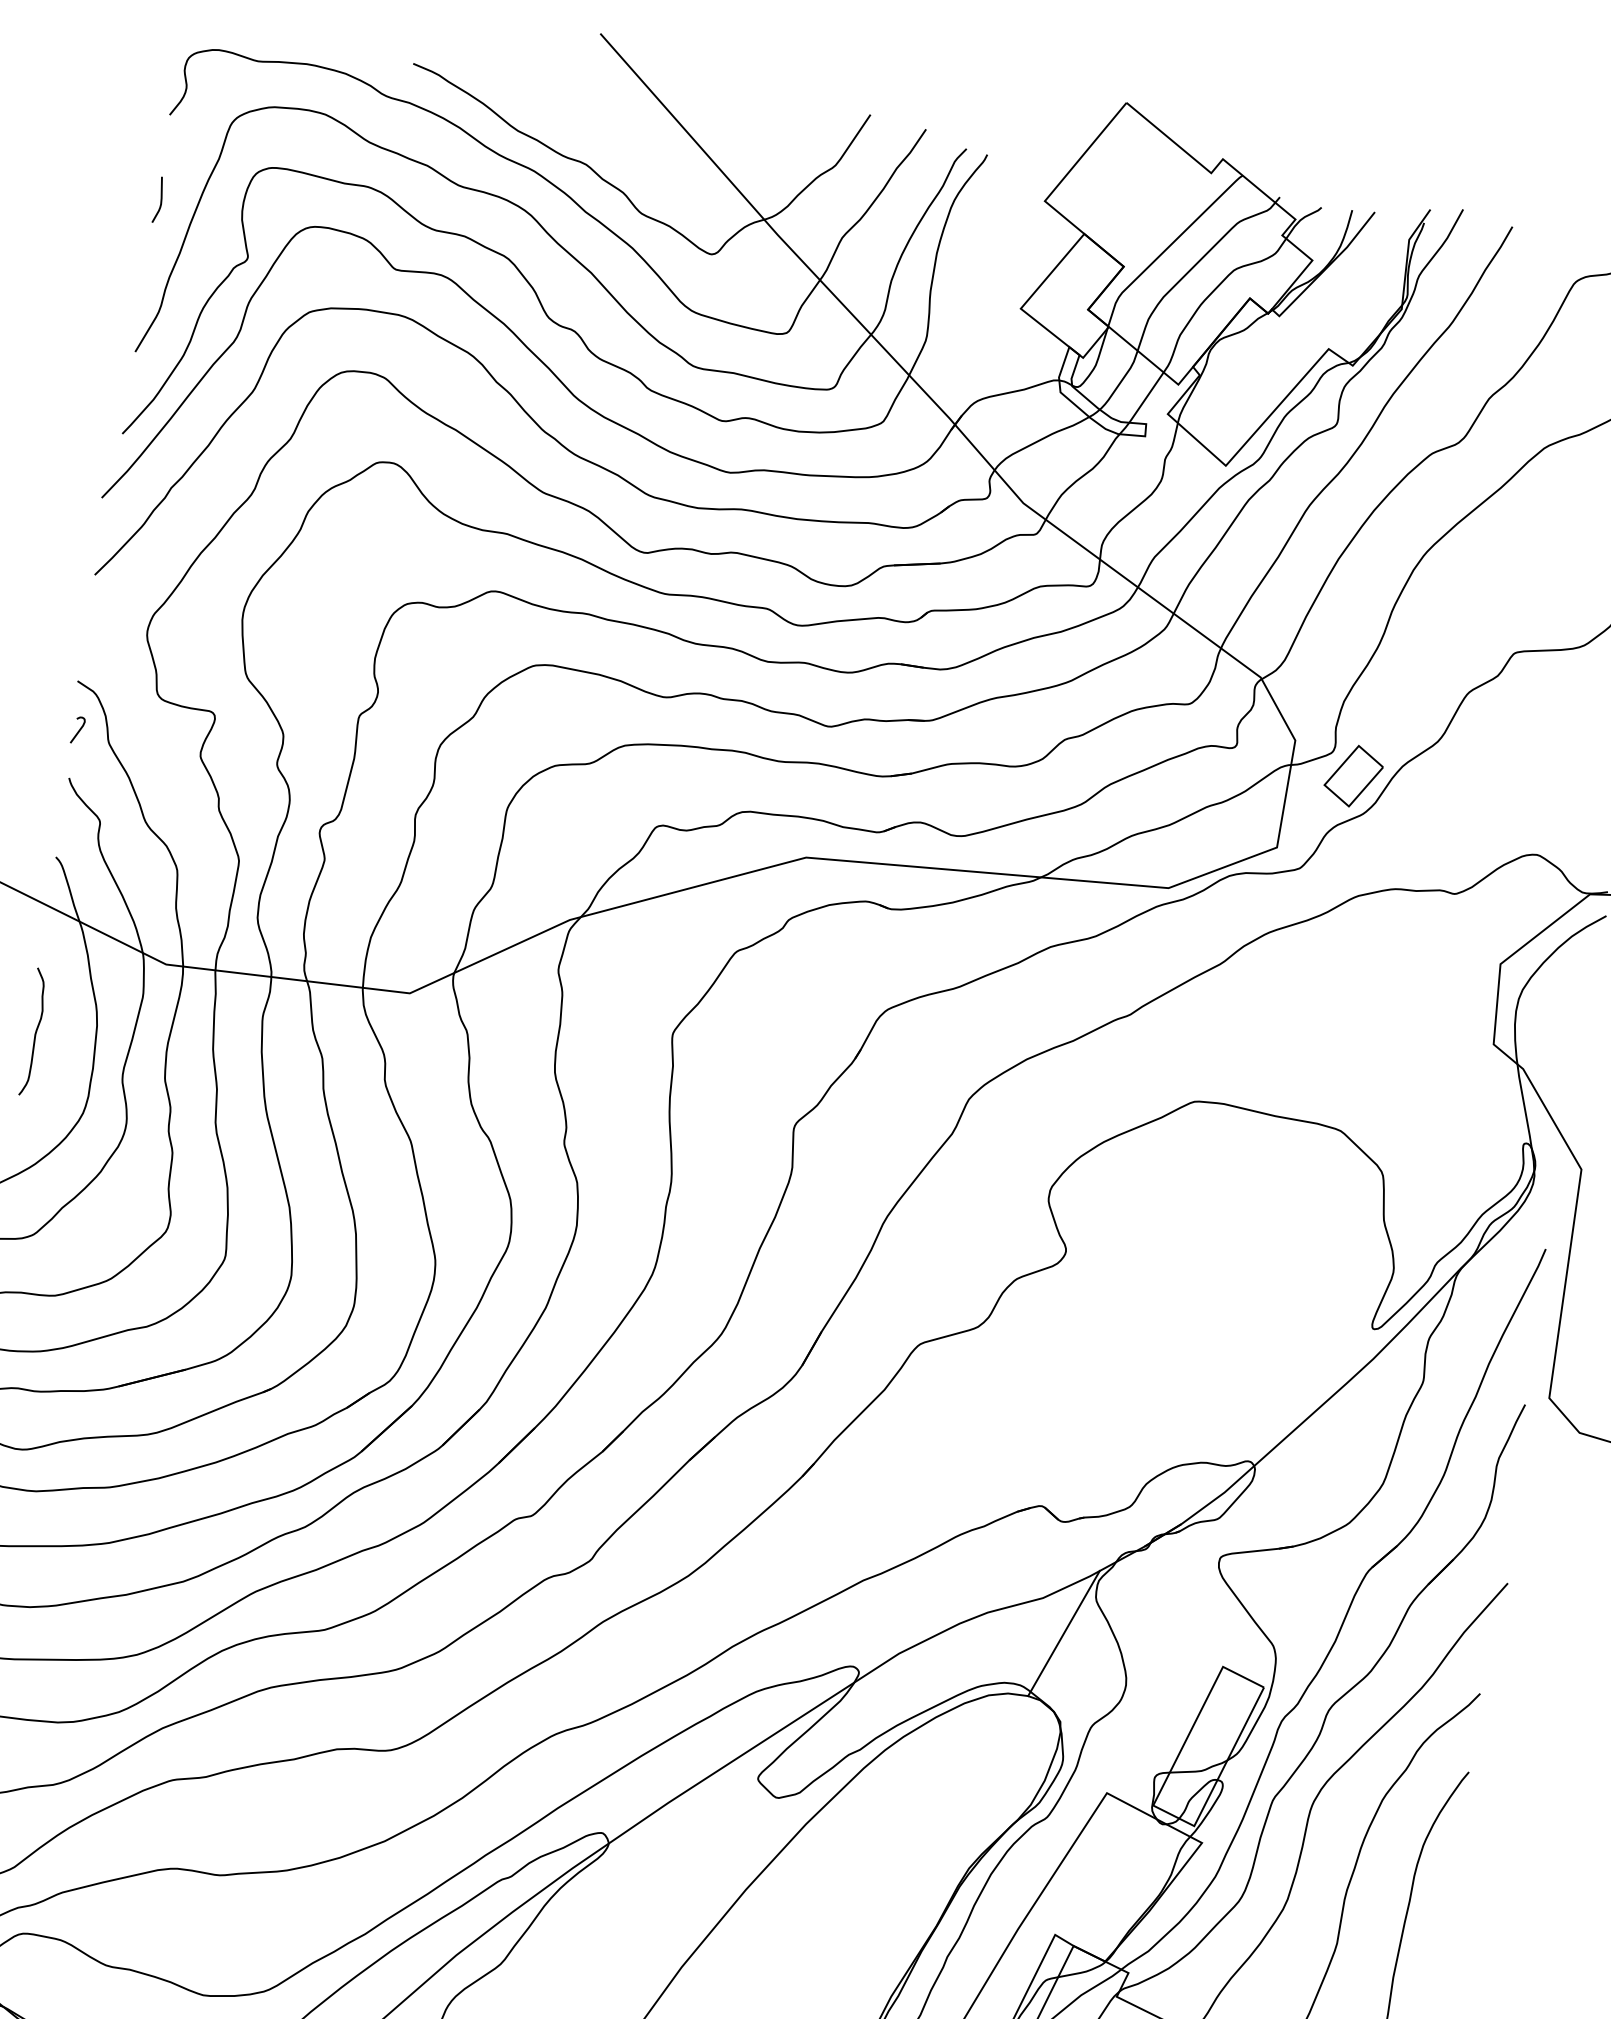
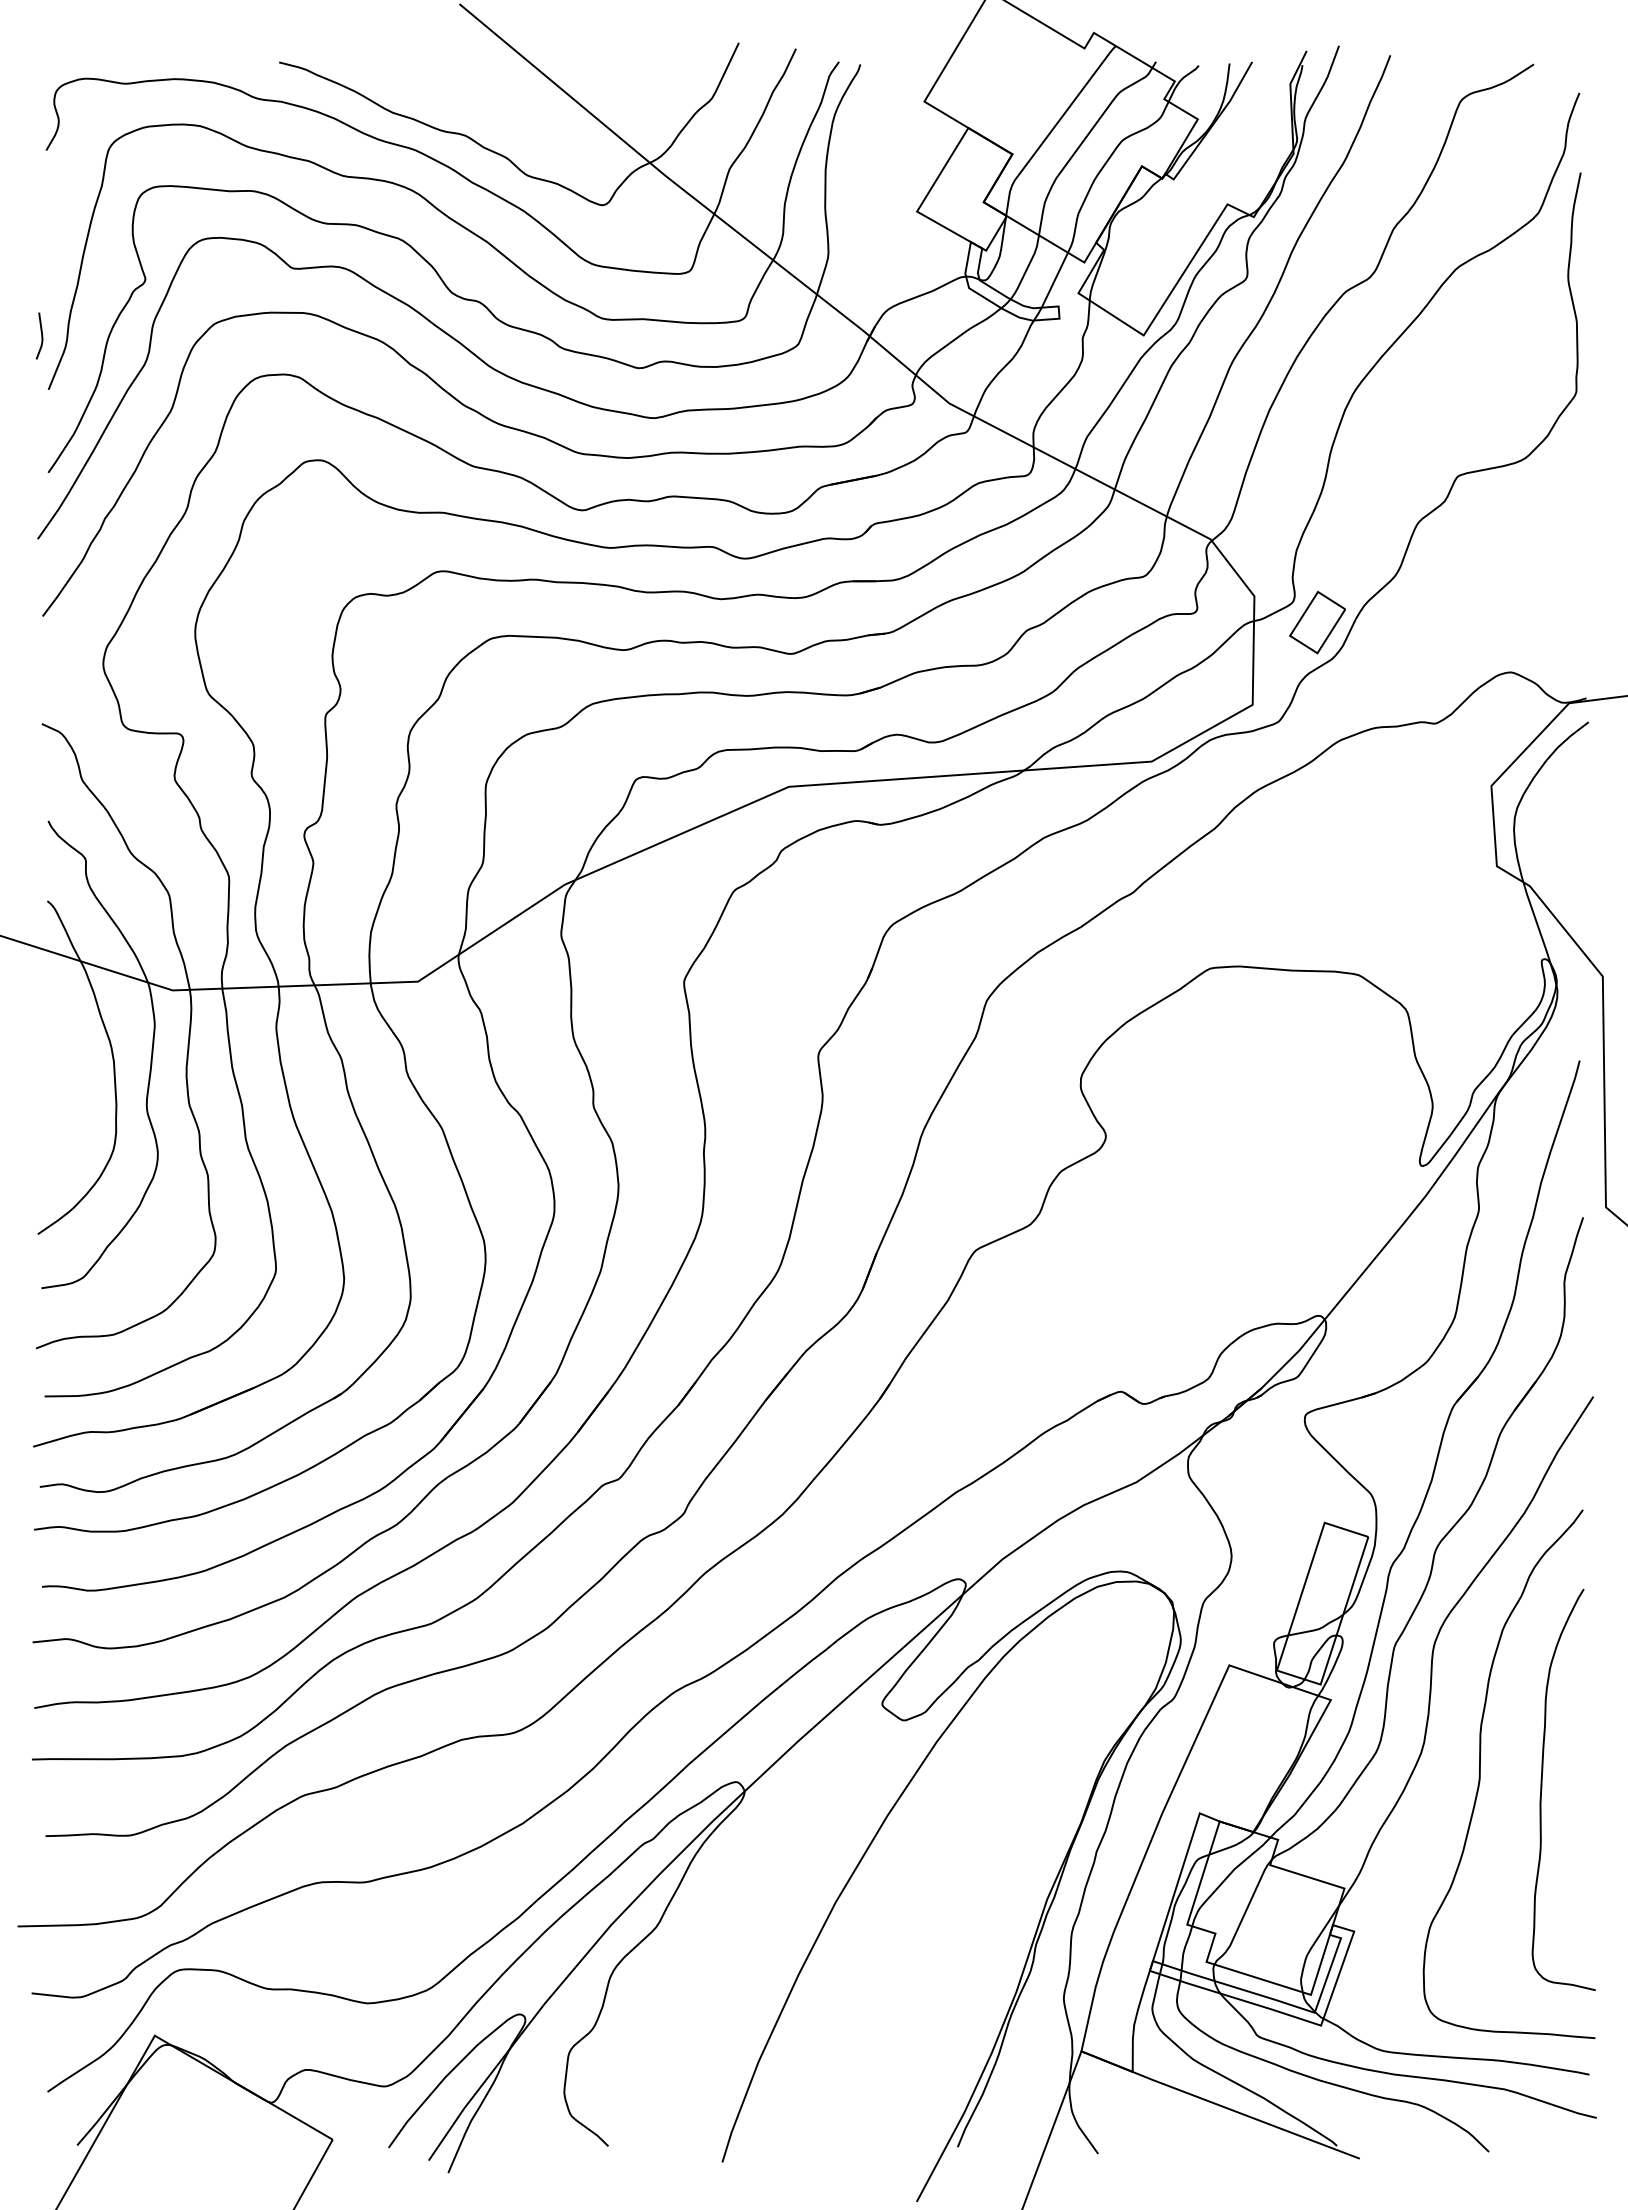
curve: (160, 199) -> (41, 335), moved
curve: (78, 730) -> (50, 772), removed
curve: (34, 1032) -> (53, 1077), removed
line: (1064, 1632) -> (1162, 1513), removed

